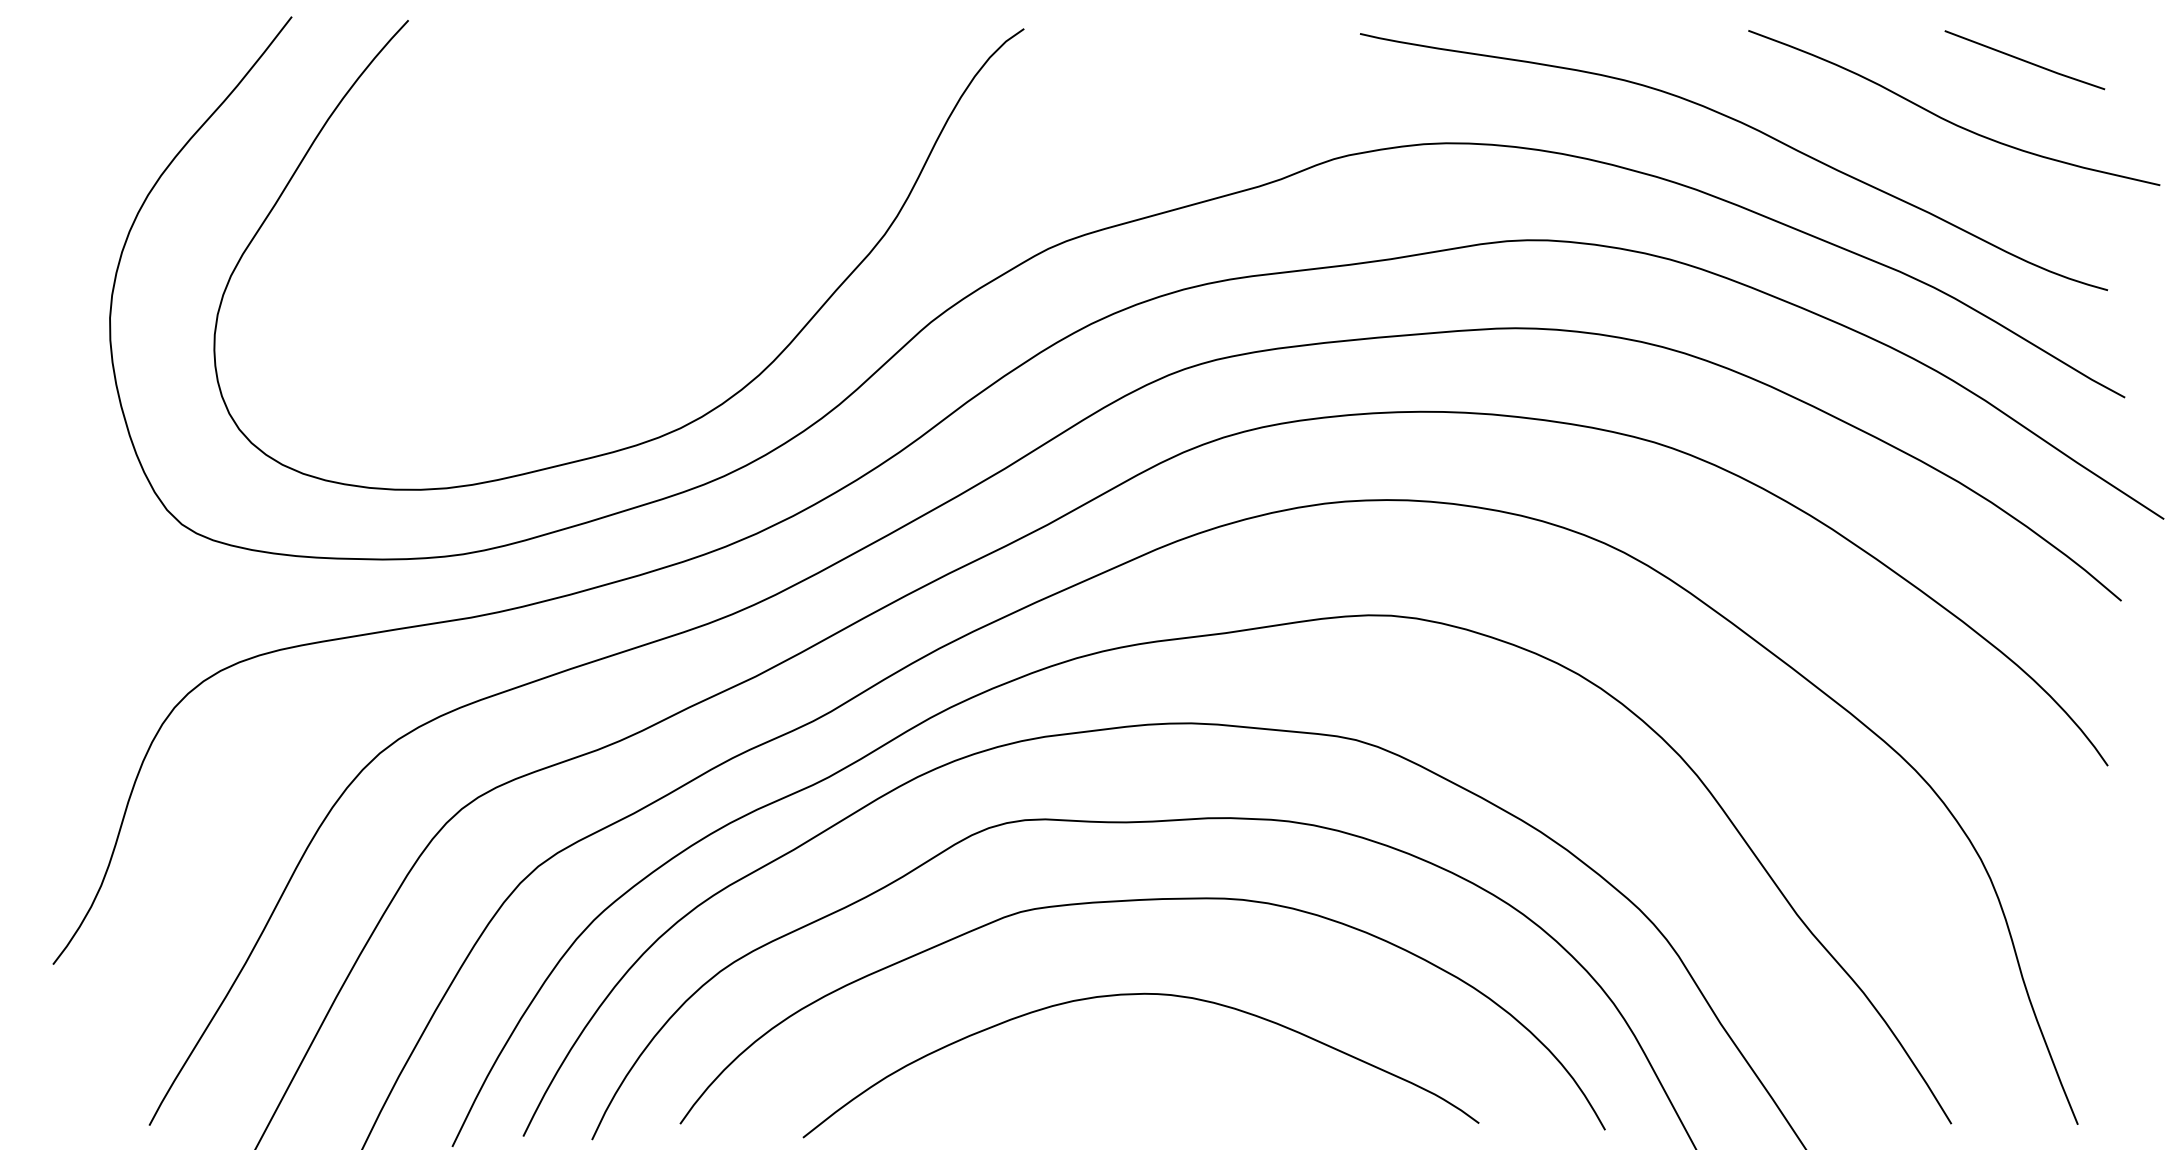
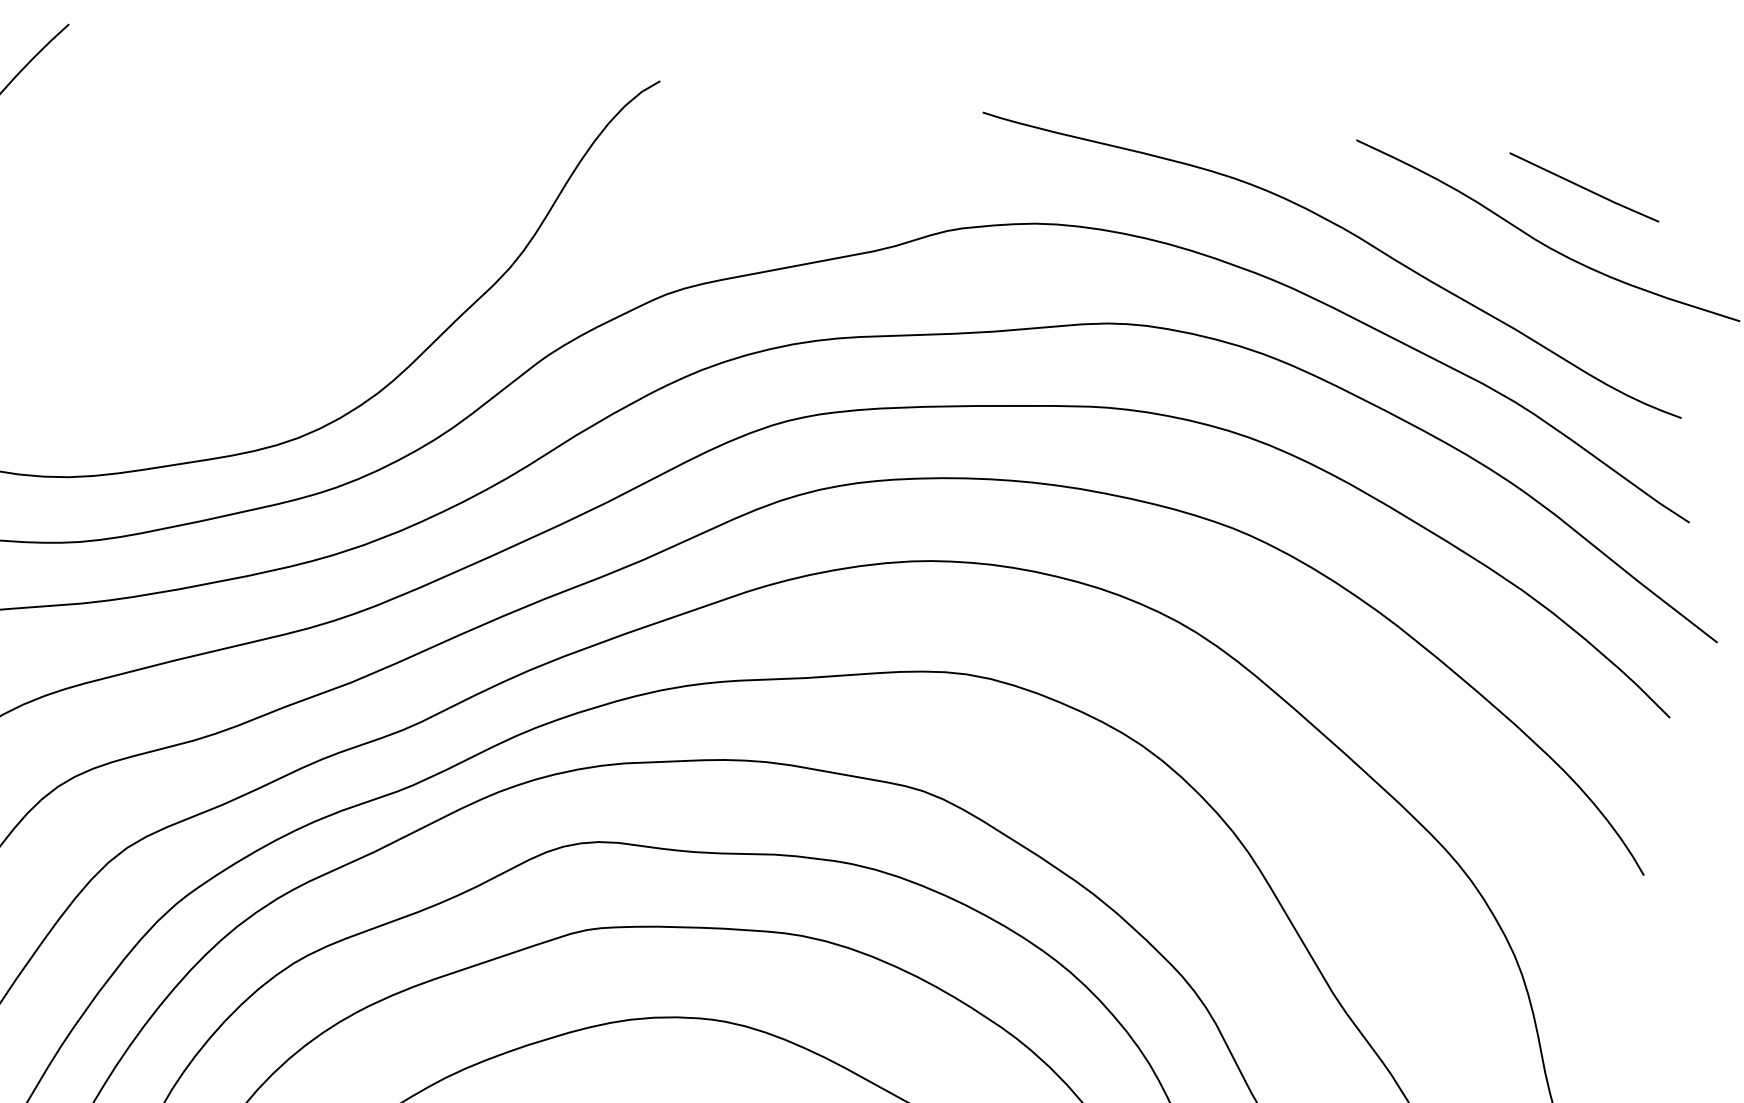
line: (2024, 60) -> (1583, 187), moved

